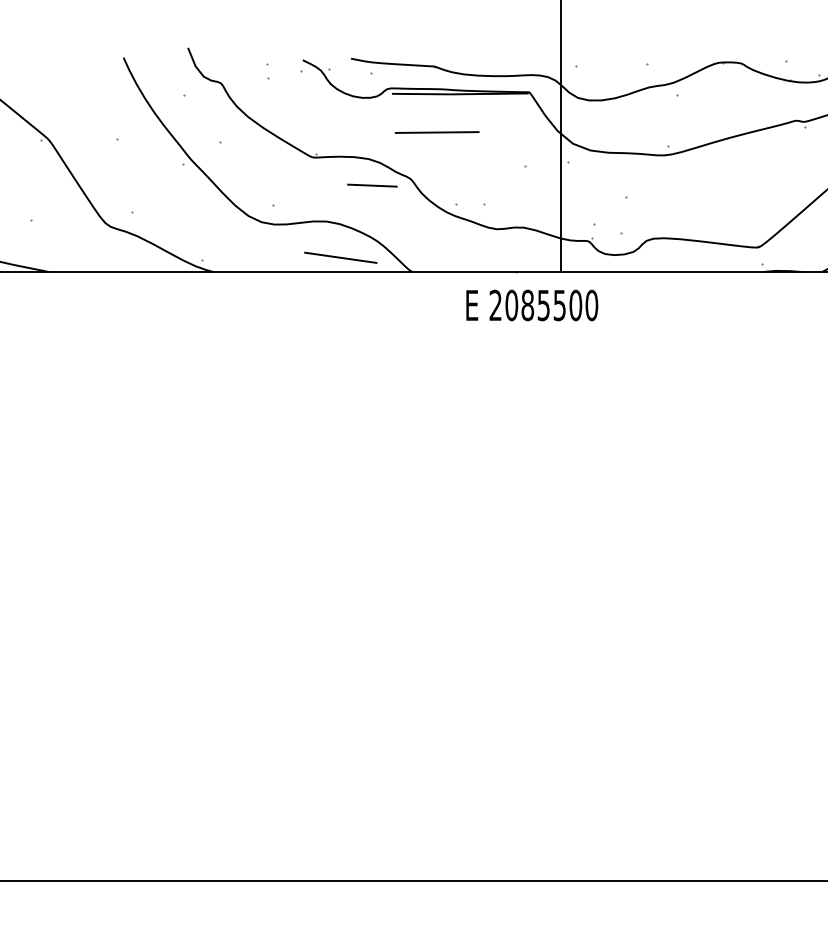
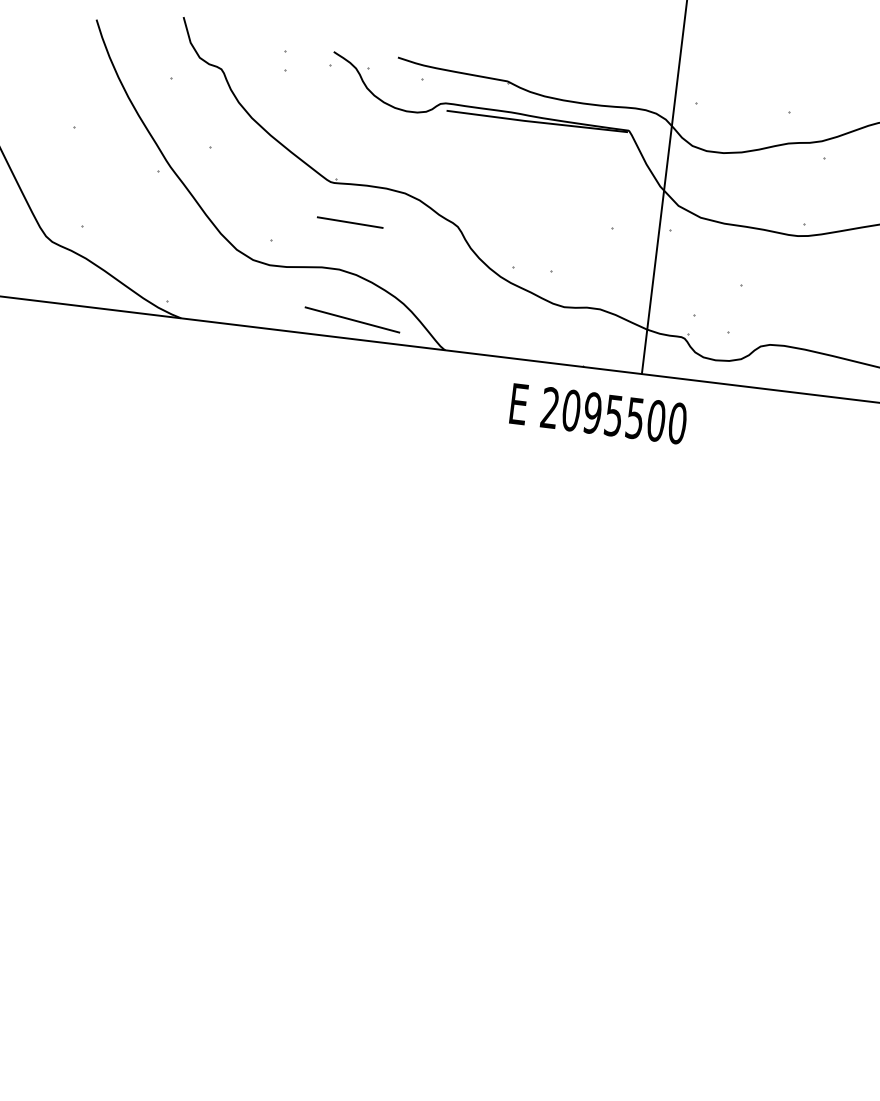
line: (436, 132) -> (499, 169), removed
line: (372, 185) -> (350, 222), moved
text: (527, 305) -> (592, 413), 2085500 -> 2095500

